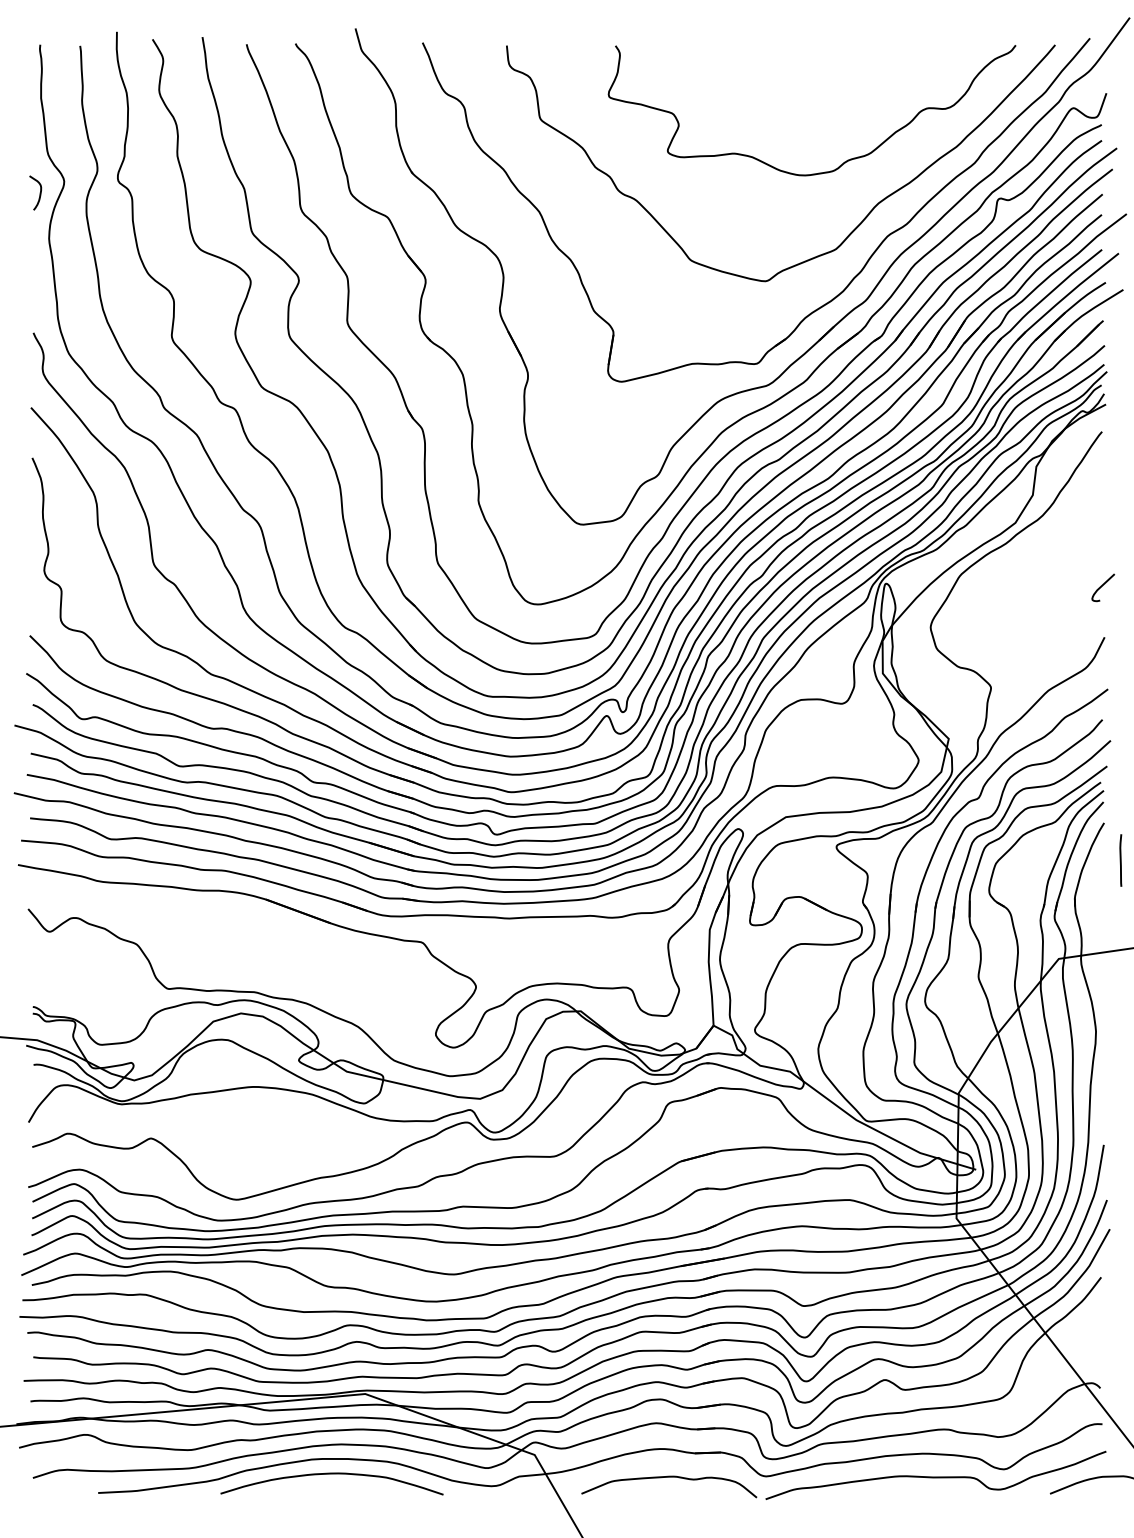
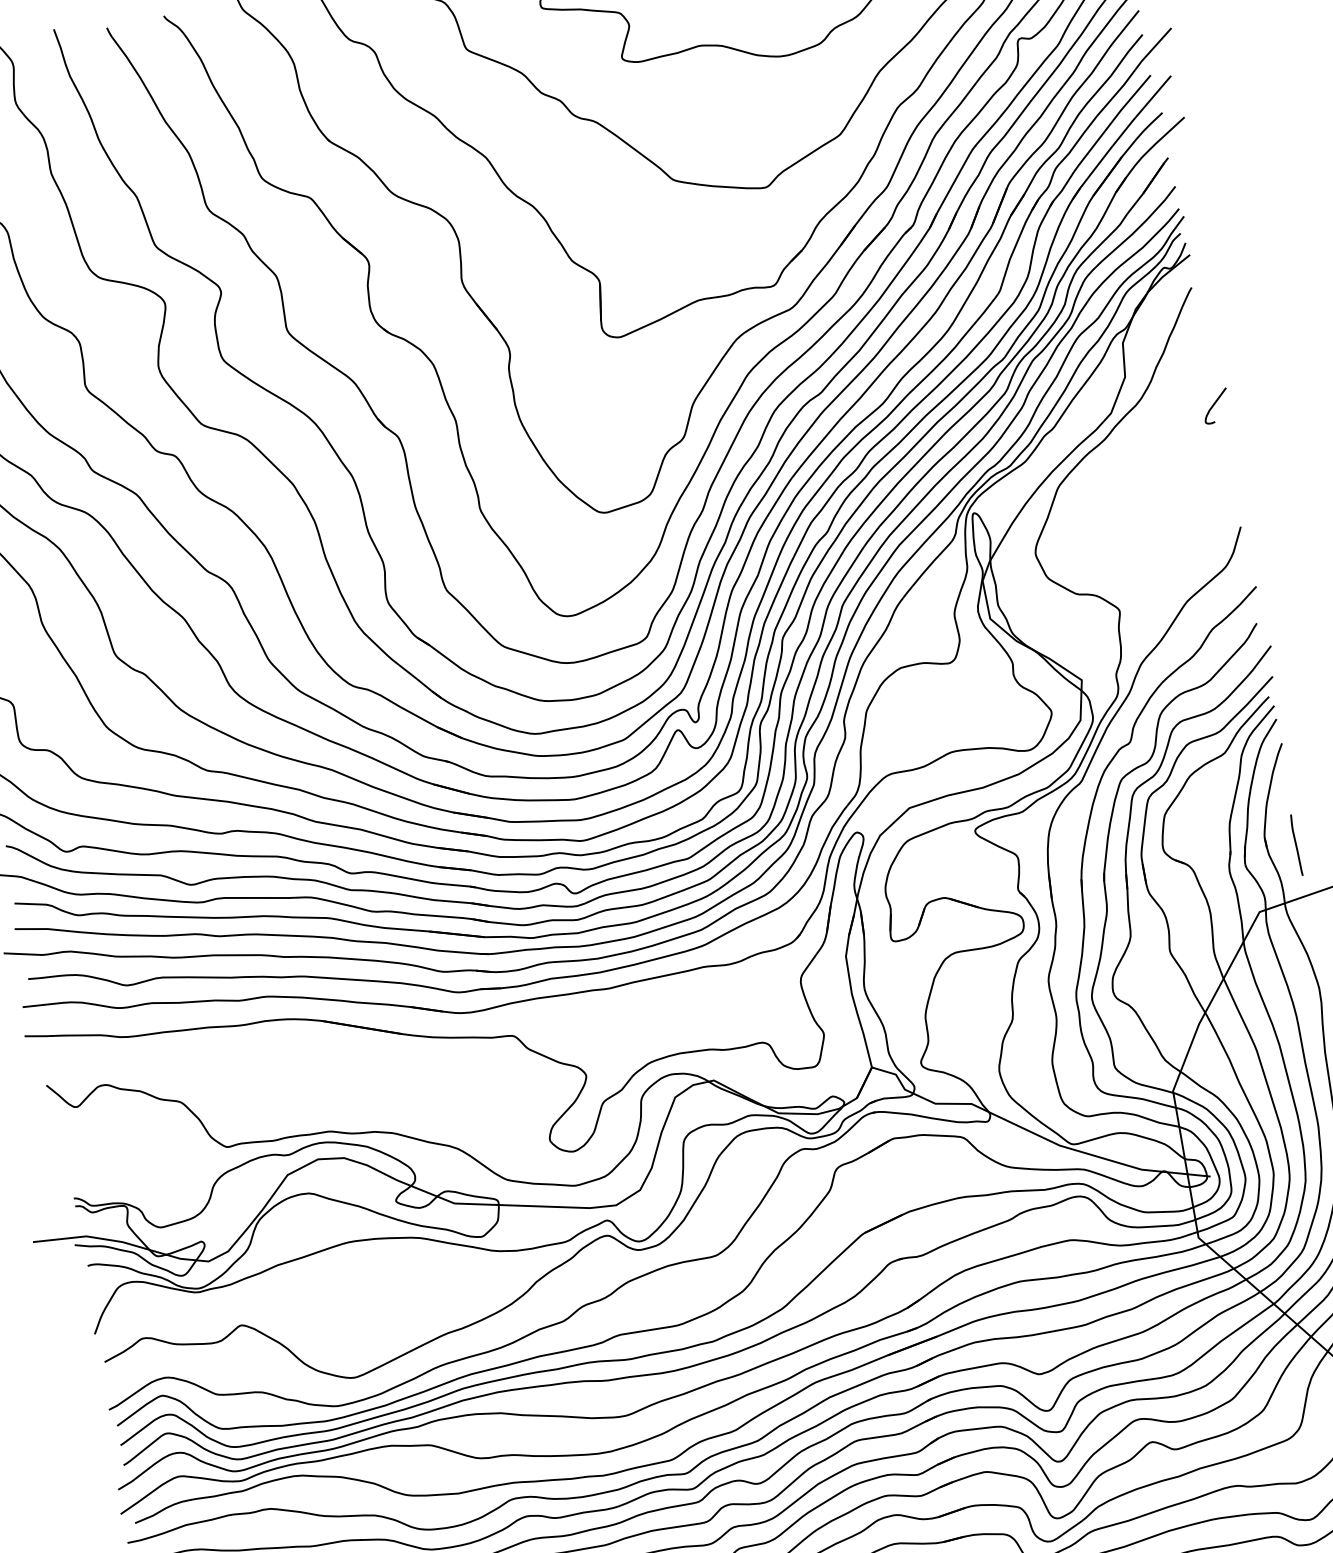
curve: (1102, 586) -> (1214, 404), moved
curve: (1120, 860) -> (1295, 845), moved

